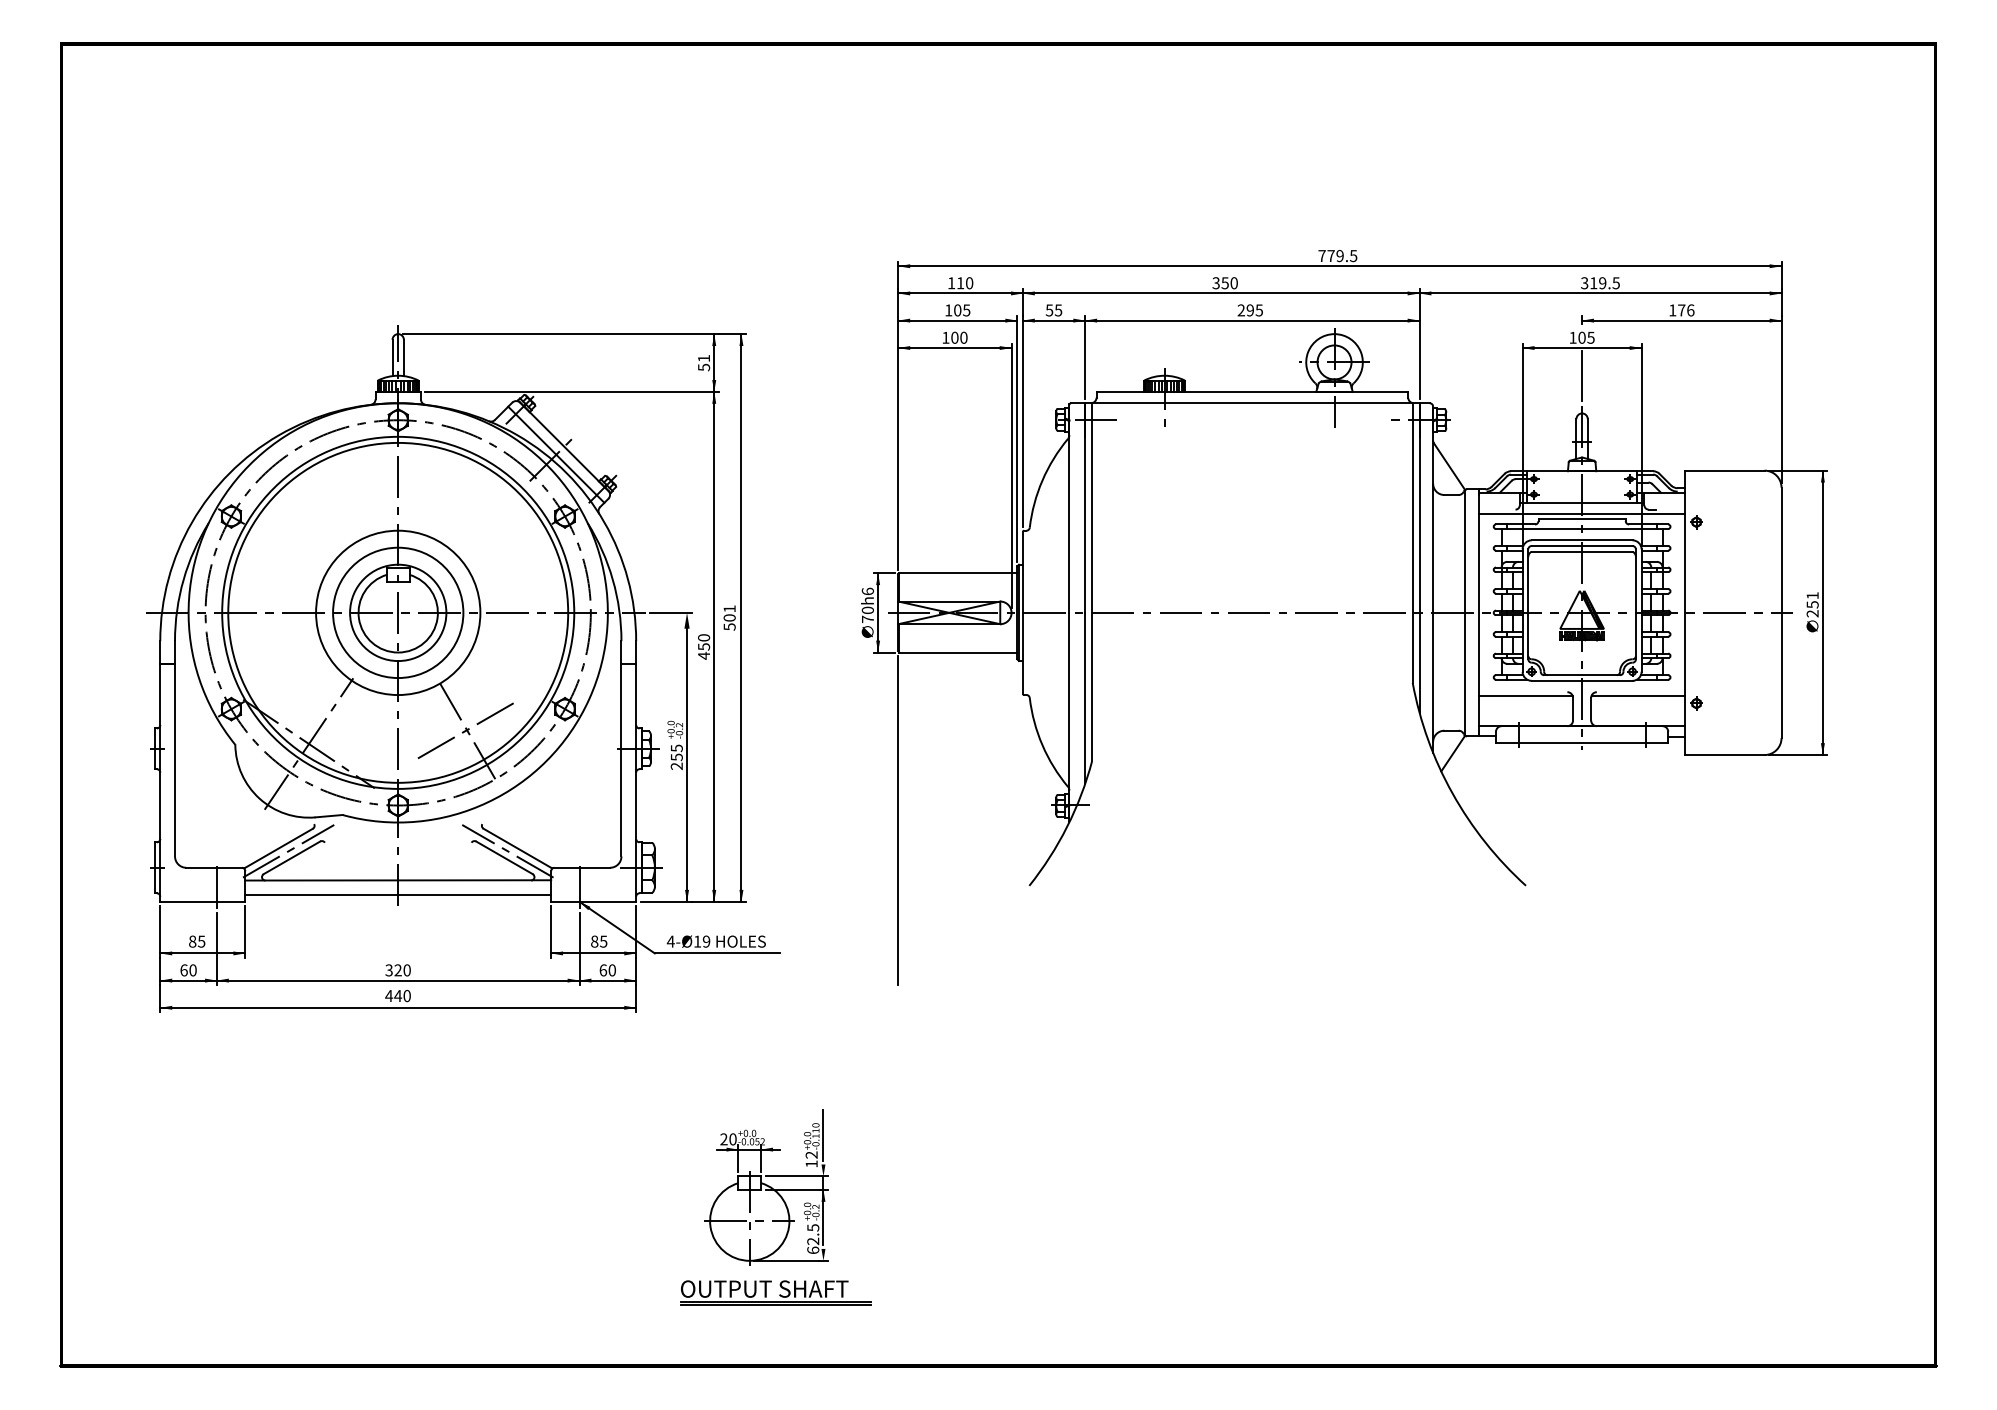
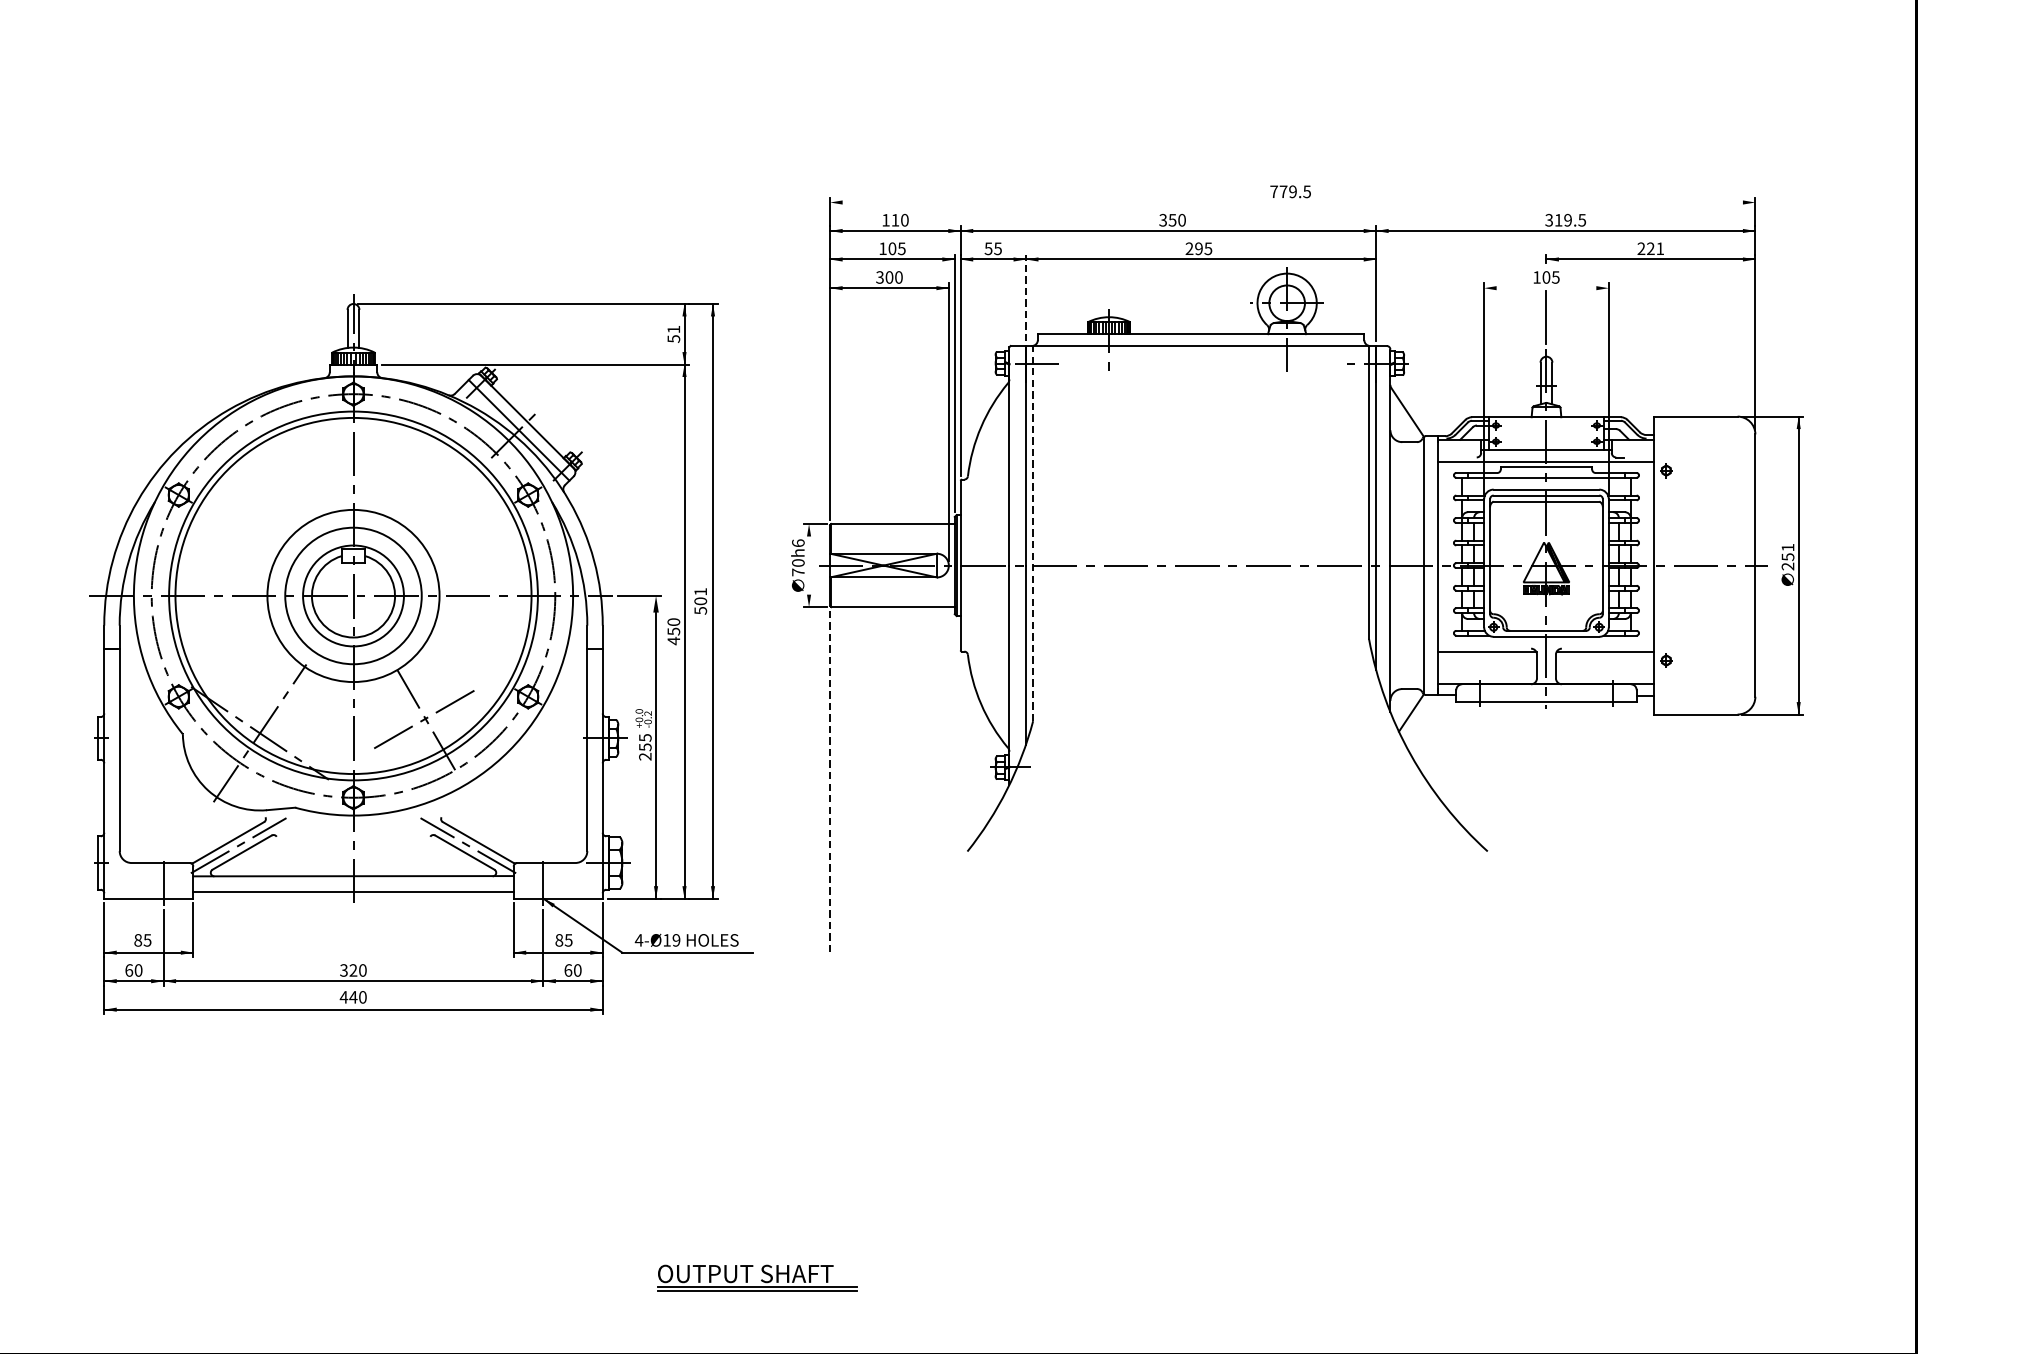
line: (1339, 266) -> (1292, 202), removed
text: (1681, 310) -> (1650, 248), 176 -> 221
text: (945, 337) -> (879, 277), 100 -> 300
line: (1581, 348) -> (1545, 288), removed
line: (1085, 356) -> (1026, 297), solid -> dashed
line: (1092, 581) -> (1033, 532), solid -> dashed
line: (878, 612) -> (809, 565), removed
part: (463, 668) -> (421, 654), moved
line: (898, 820) -> (830, 783), solid -> dashed
part: (766, 1187) -> (692, 1167), removed
part: (775, 1292) -> (757, 1277), moved

